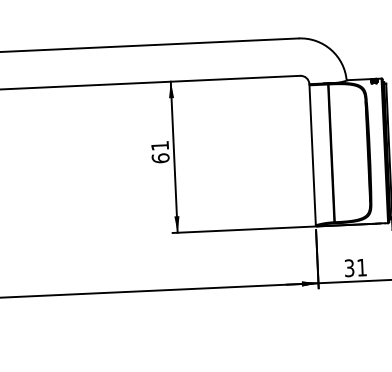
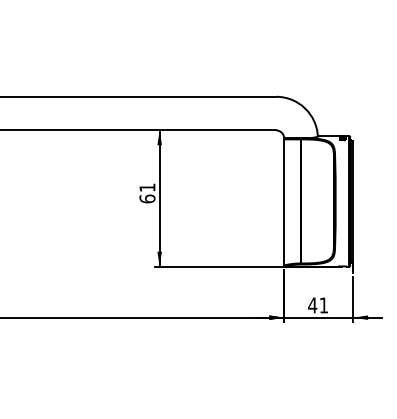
text: (349, 268) -> (312, 305), 31 -> 41

